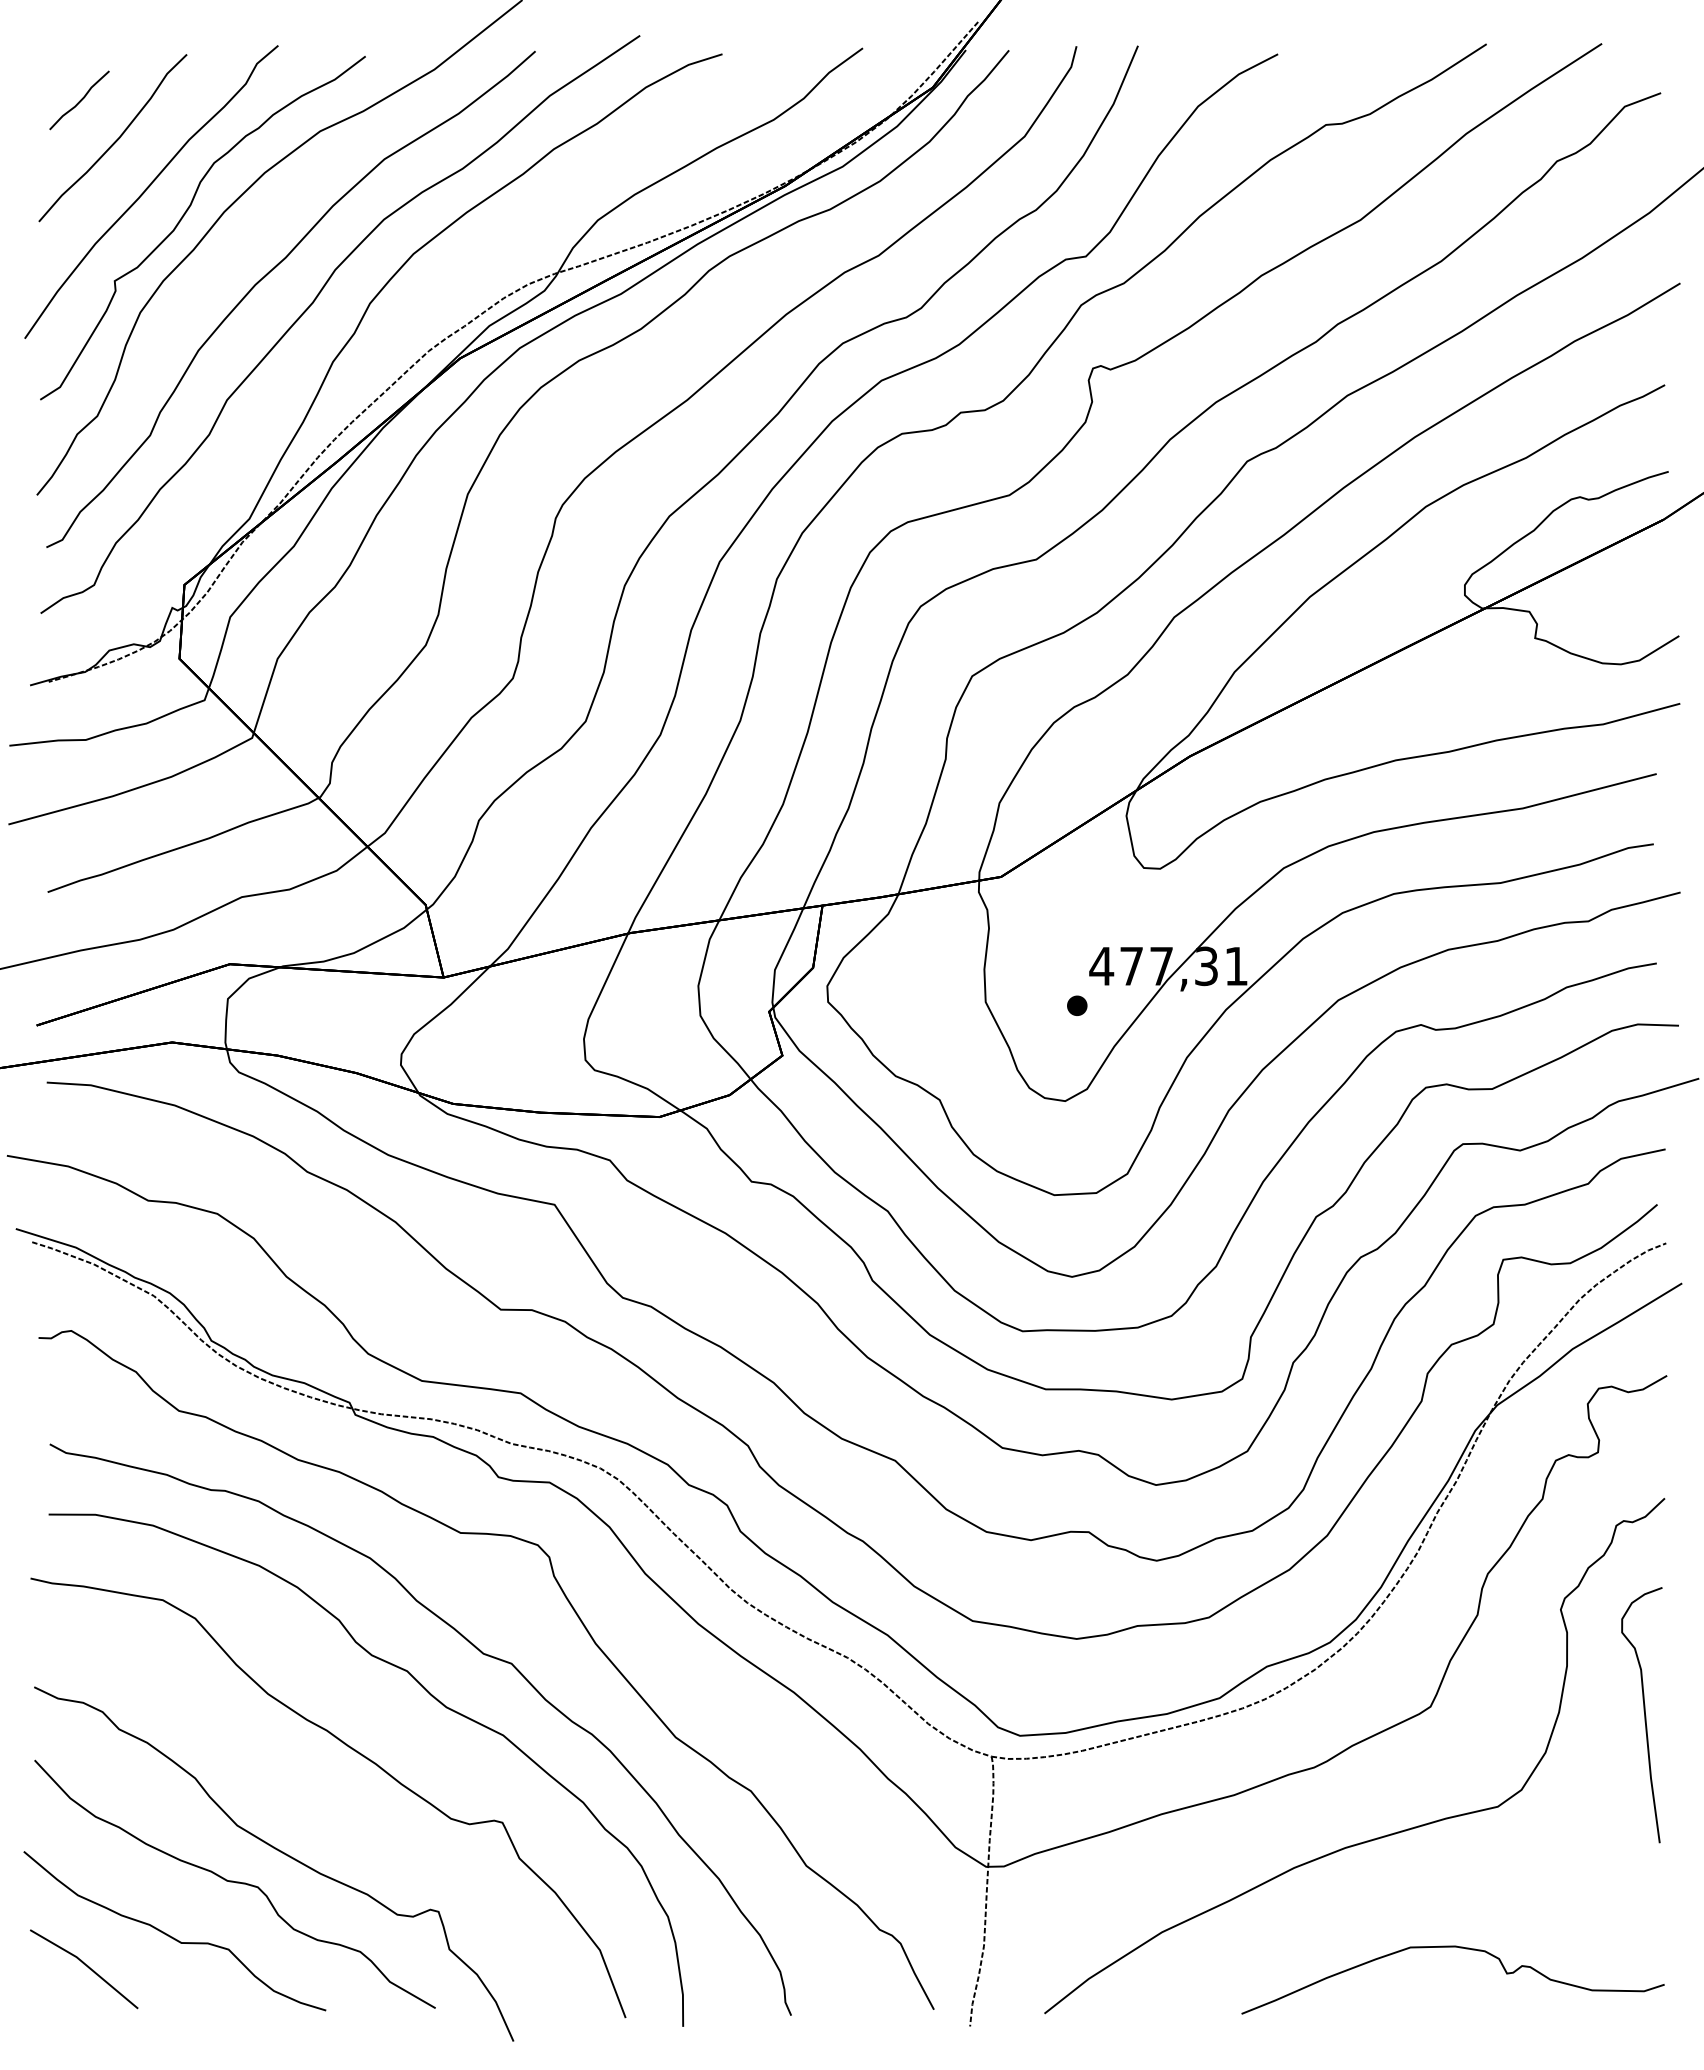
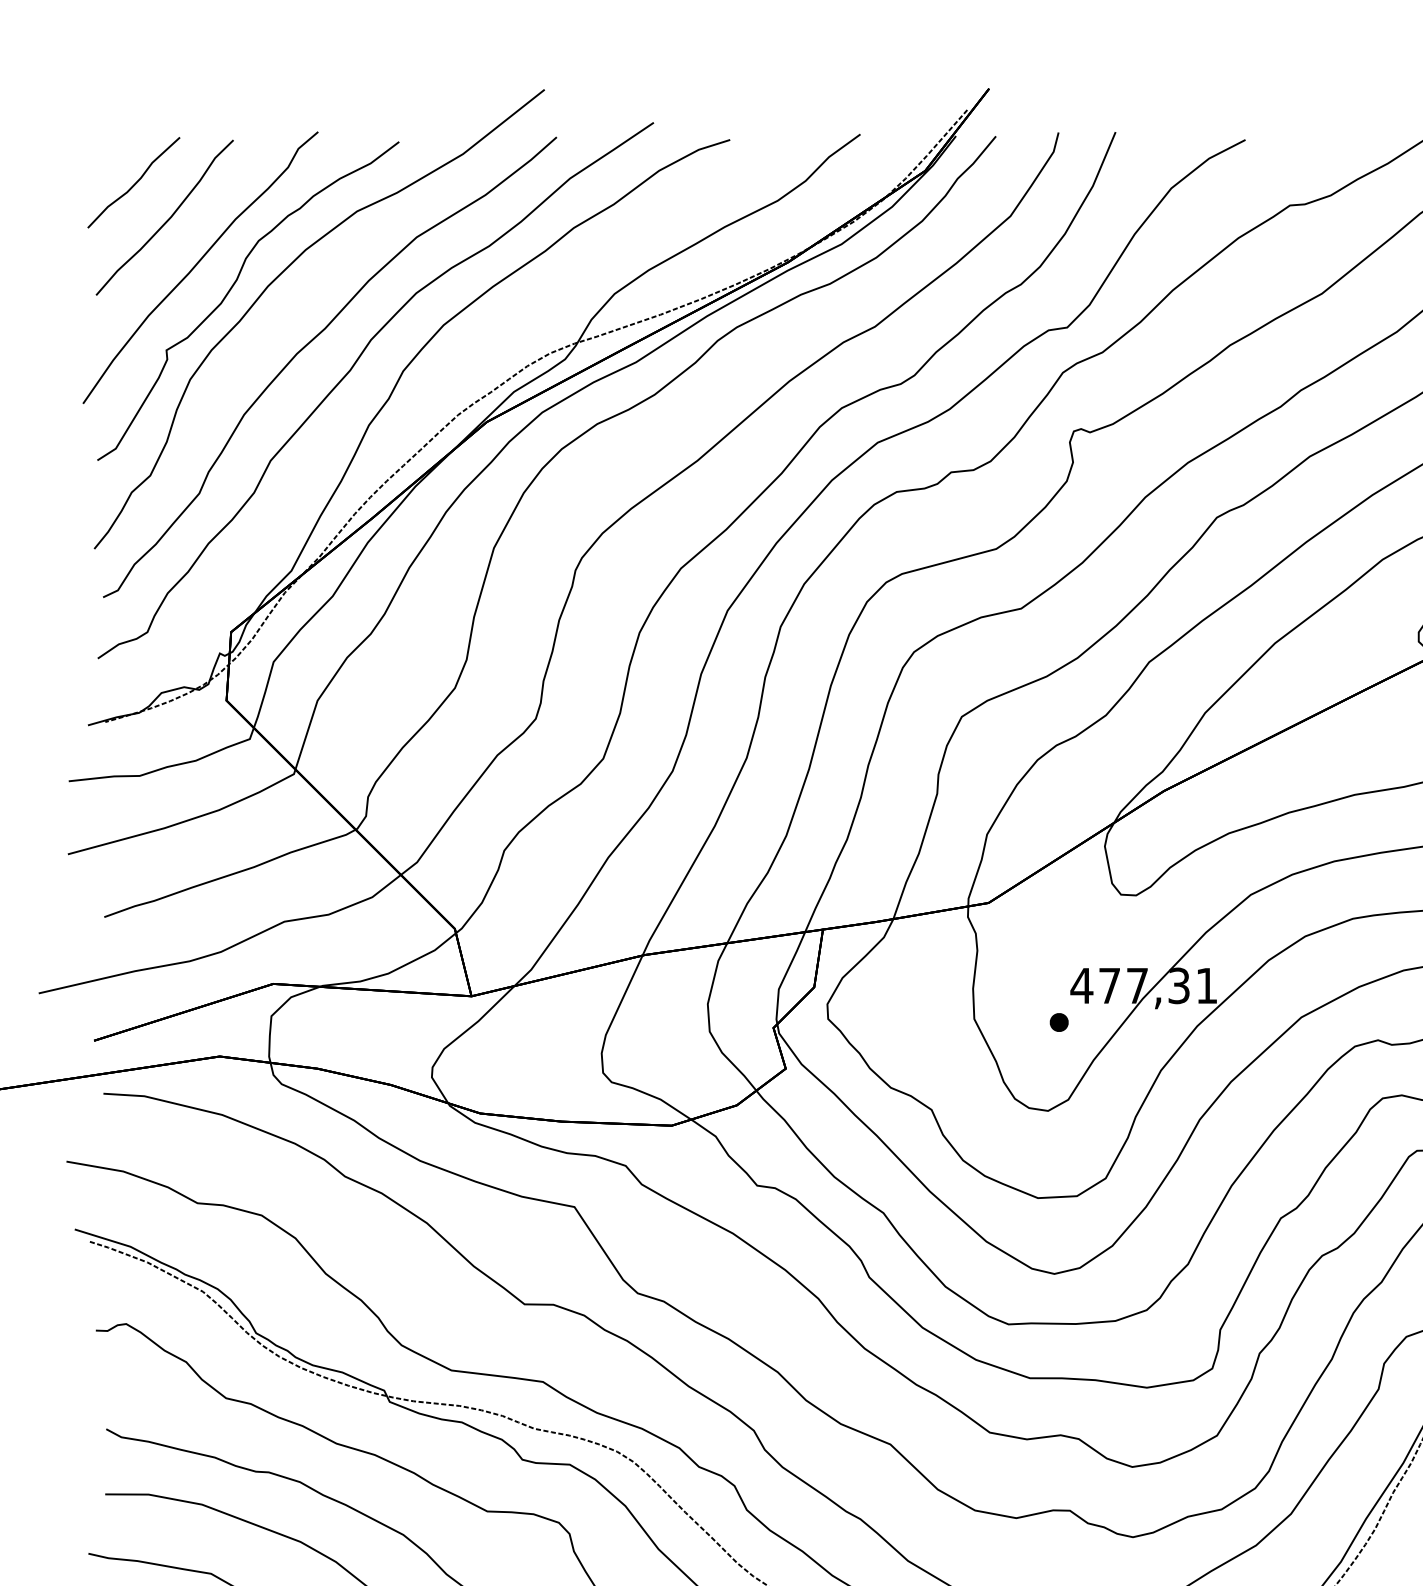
part: (79, 100) -> (133, 182), size x1.67

